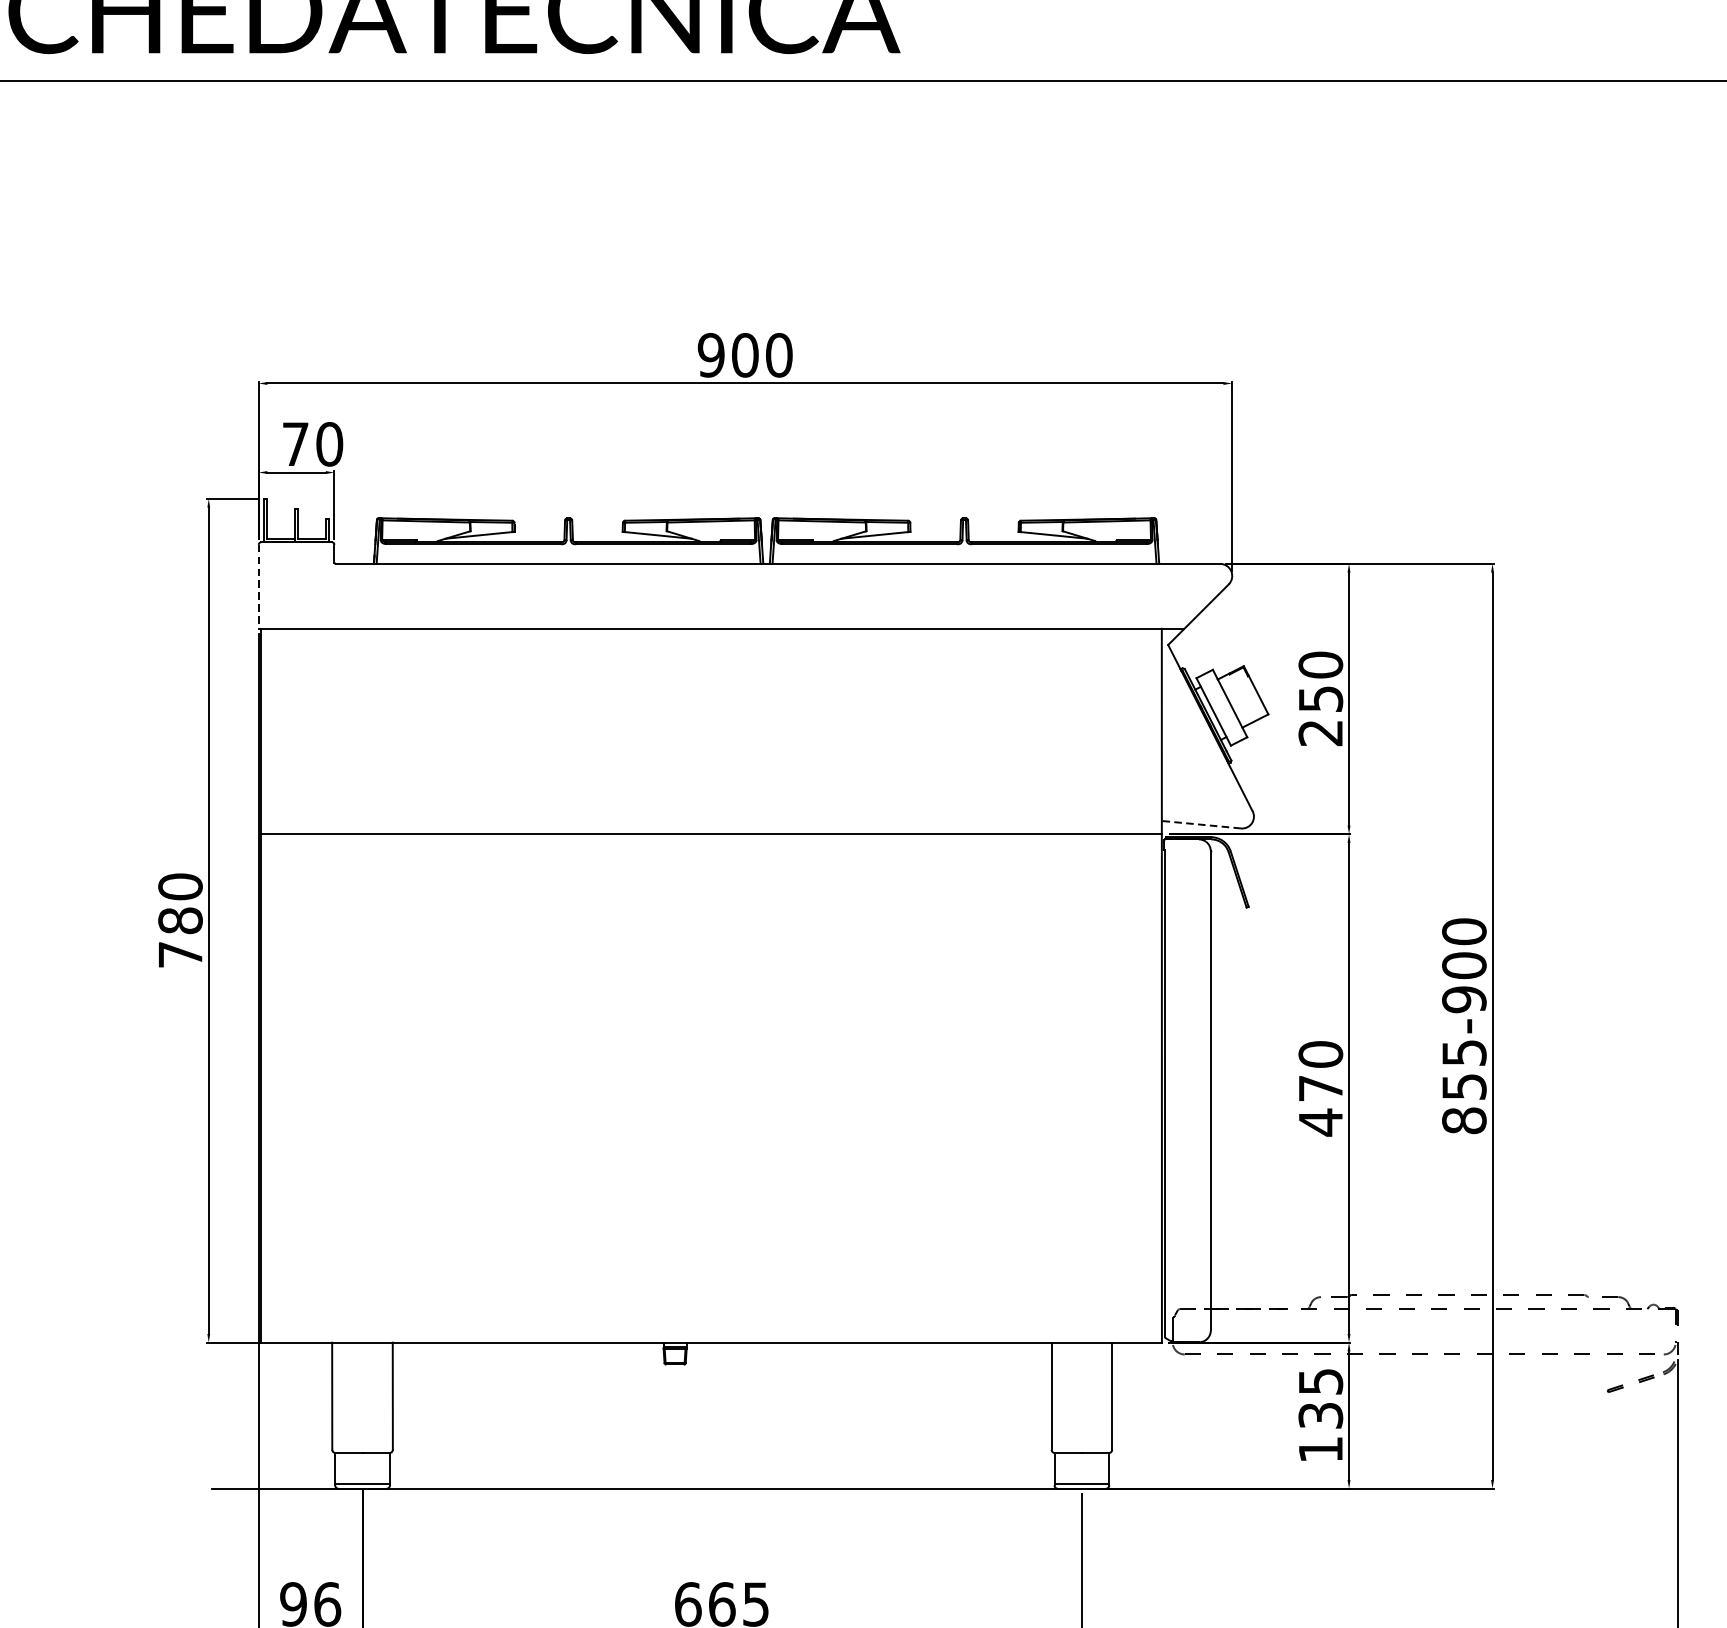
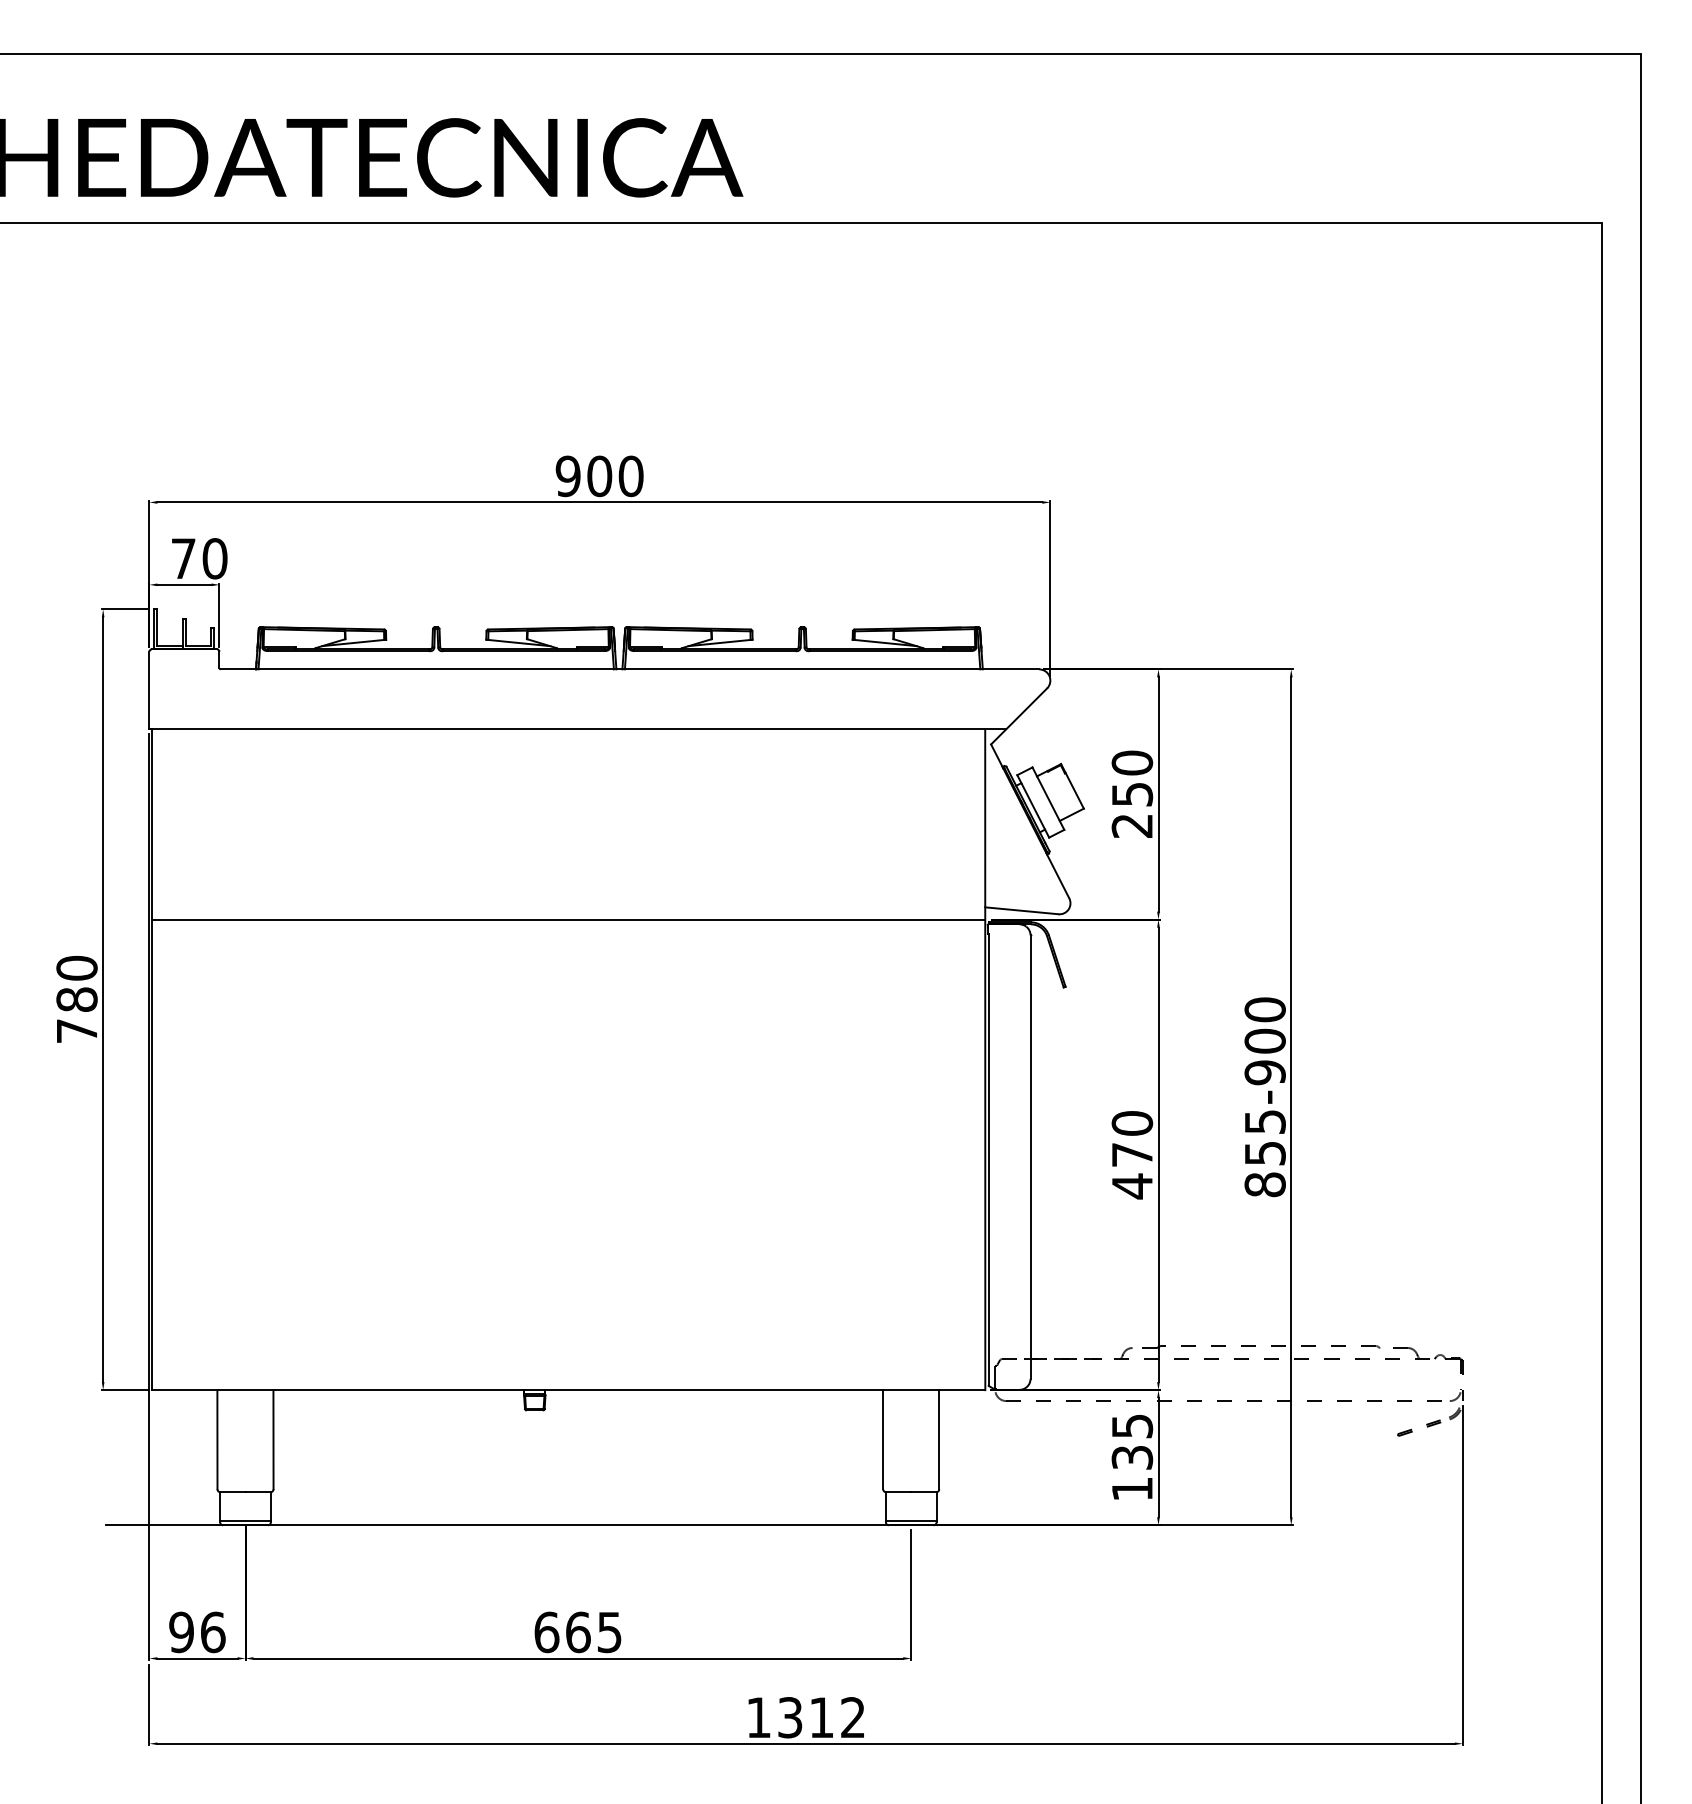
line: (258, 586) -> (149, 690), dashed -> solid
line: (1201, 824) -> (1021, 910), dashed -> solid

